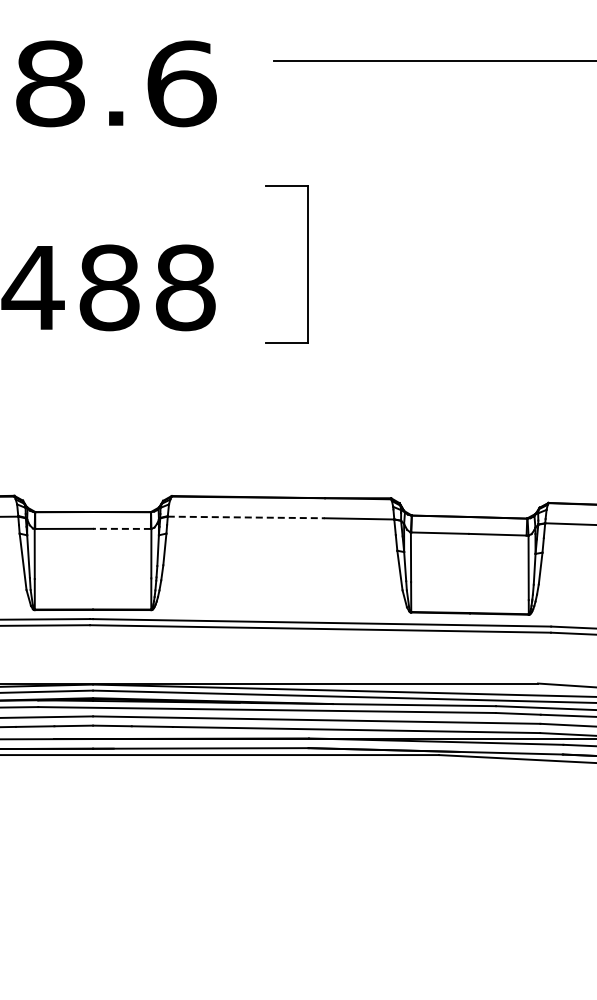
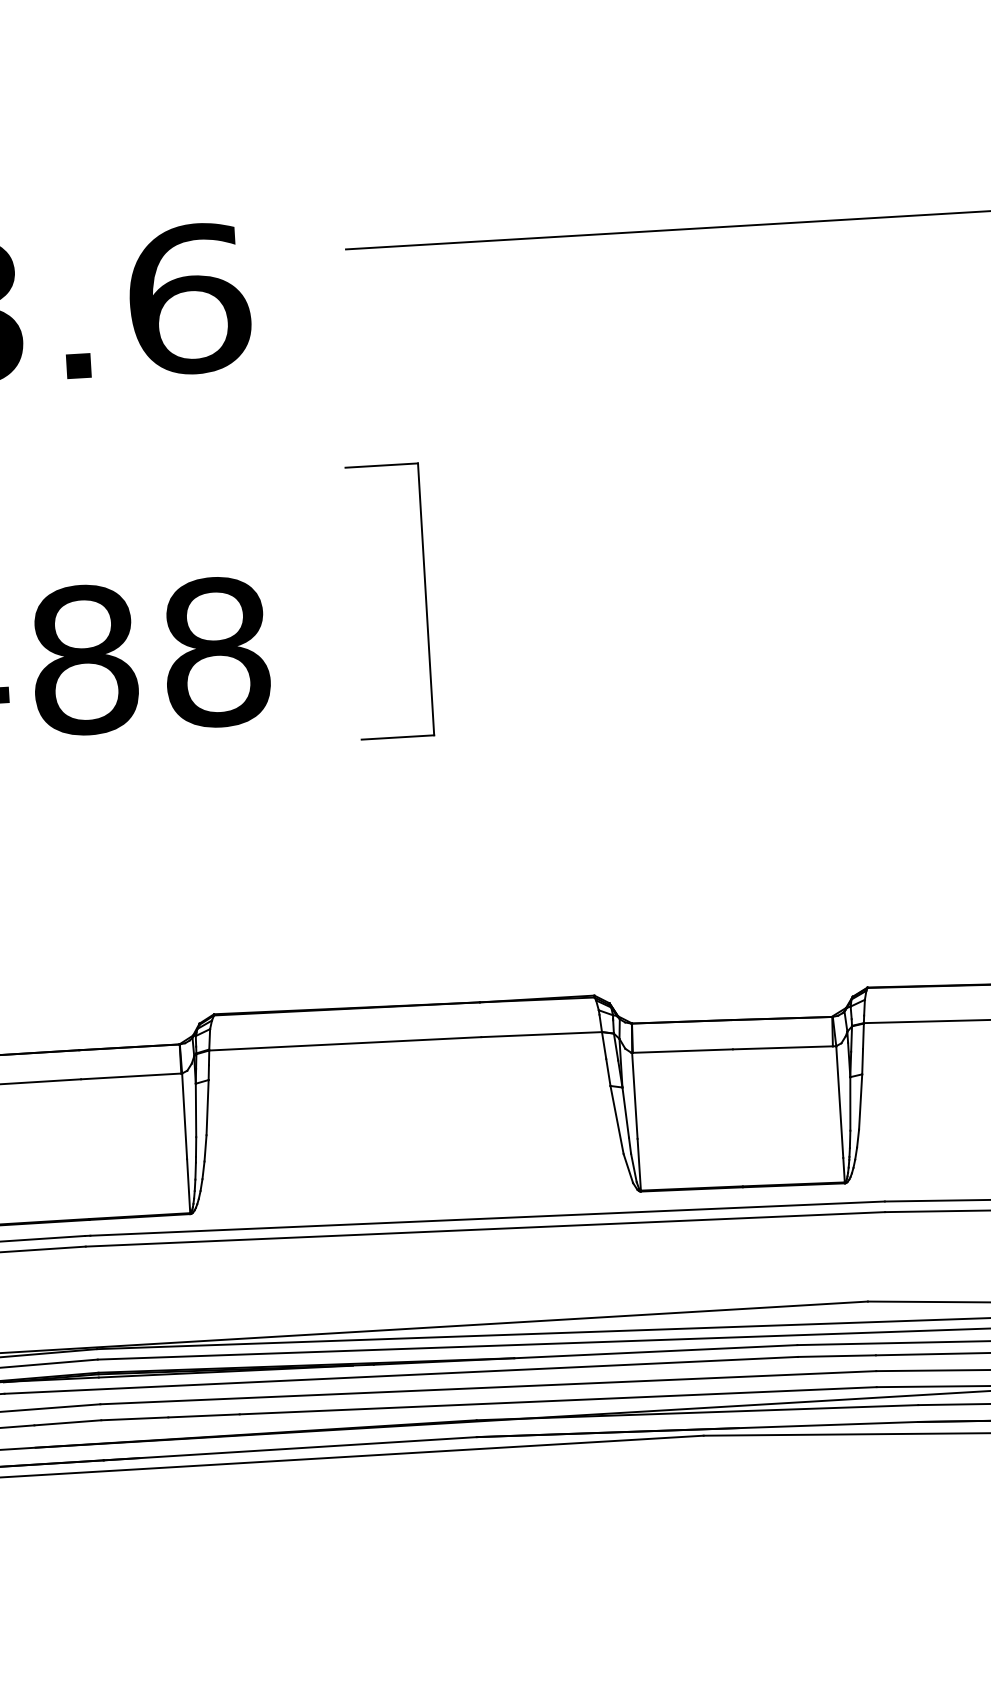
line: (246, 517) -> (345, 1043), dashed -> solid
line: (122, 528) -> (132, 1075), dashed -> solid

